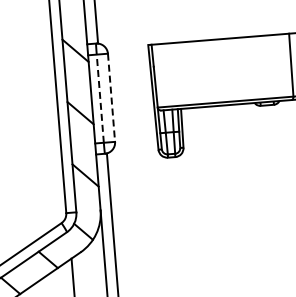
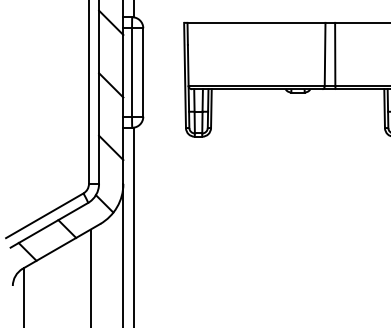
line: (100, 98) -> (132, 72), dashed -> solid
line: (111, 98) -> (143, 73), dashed -> solid

